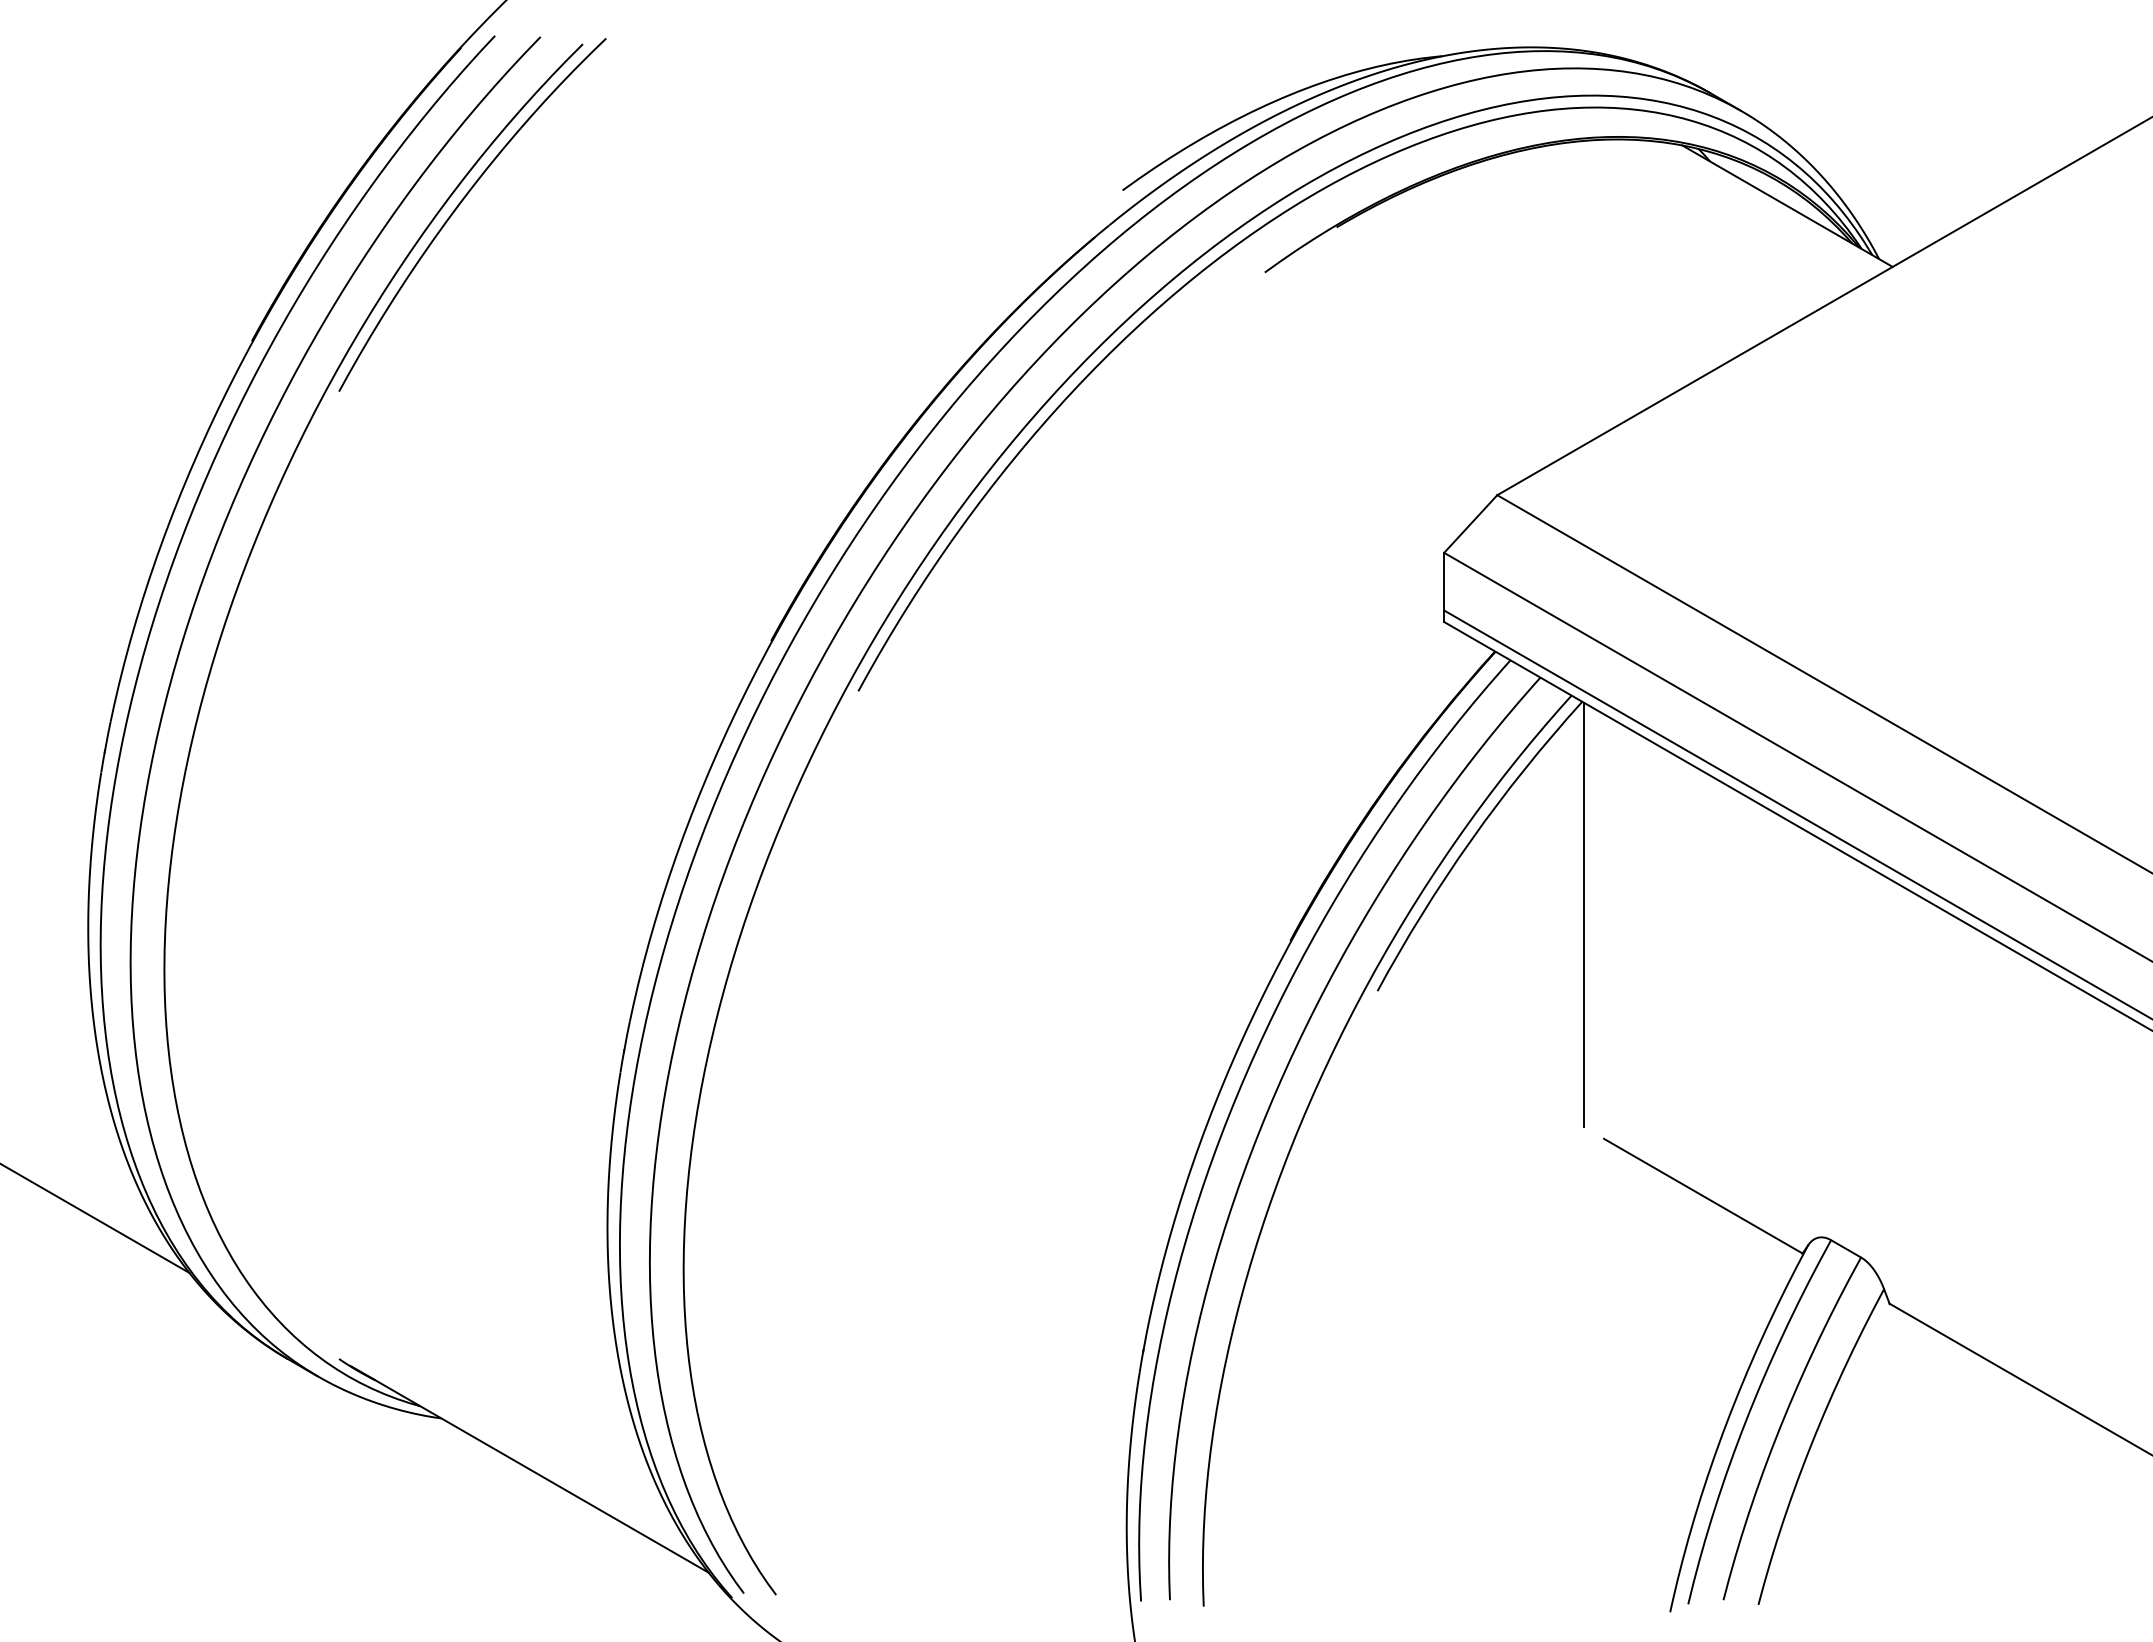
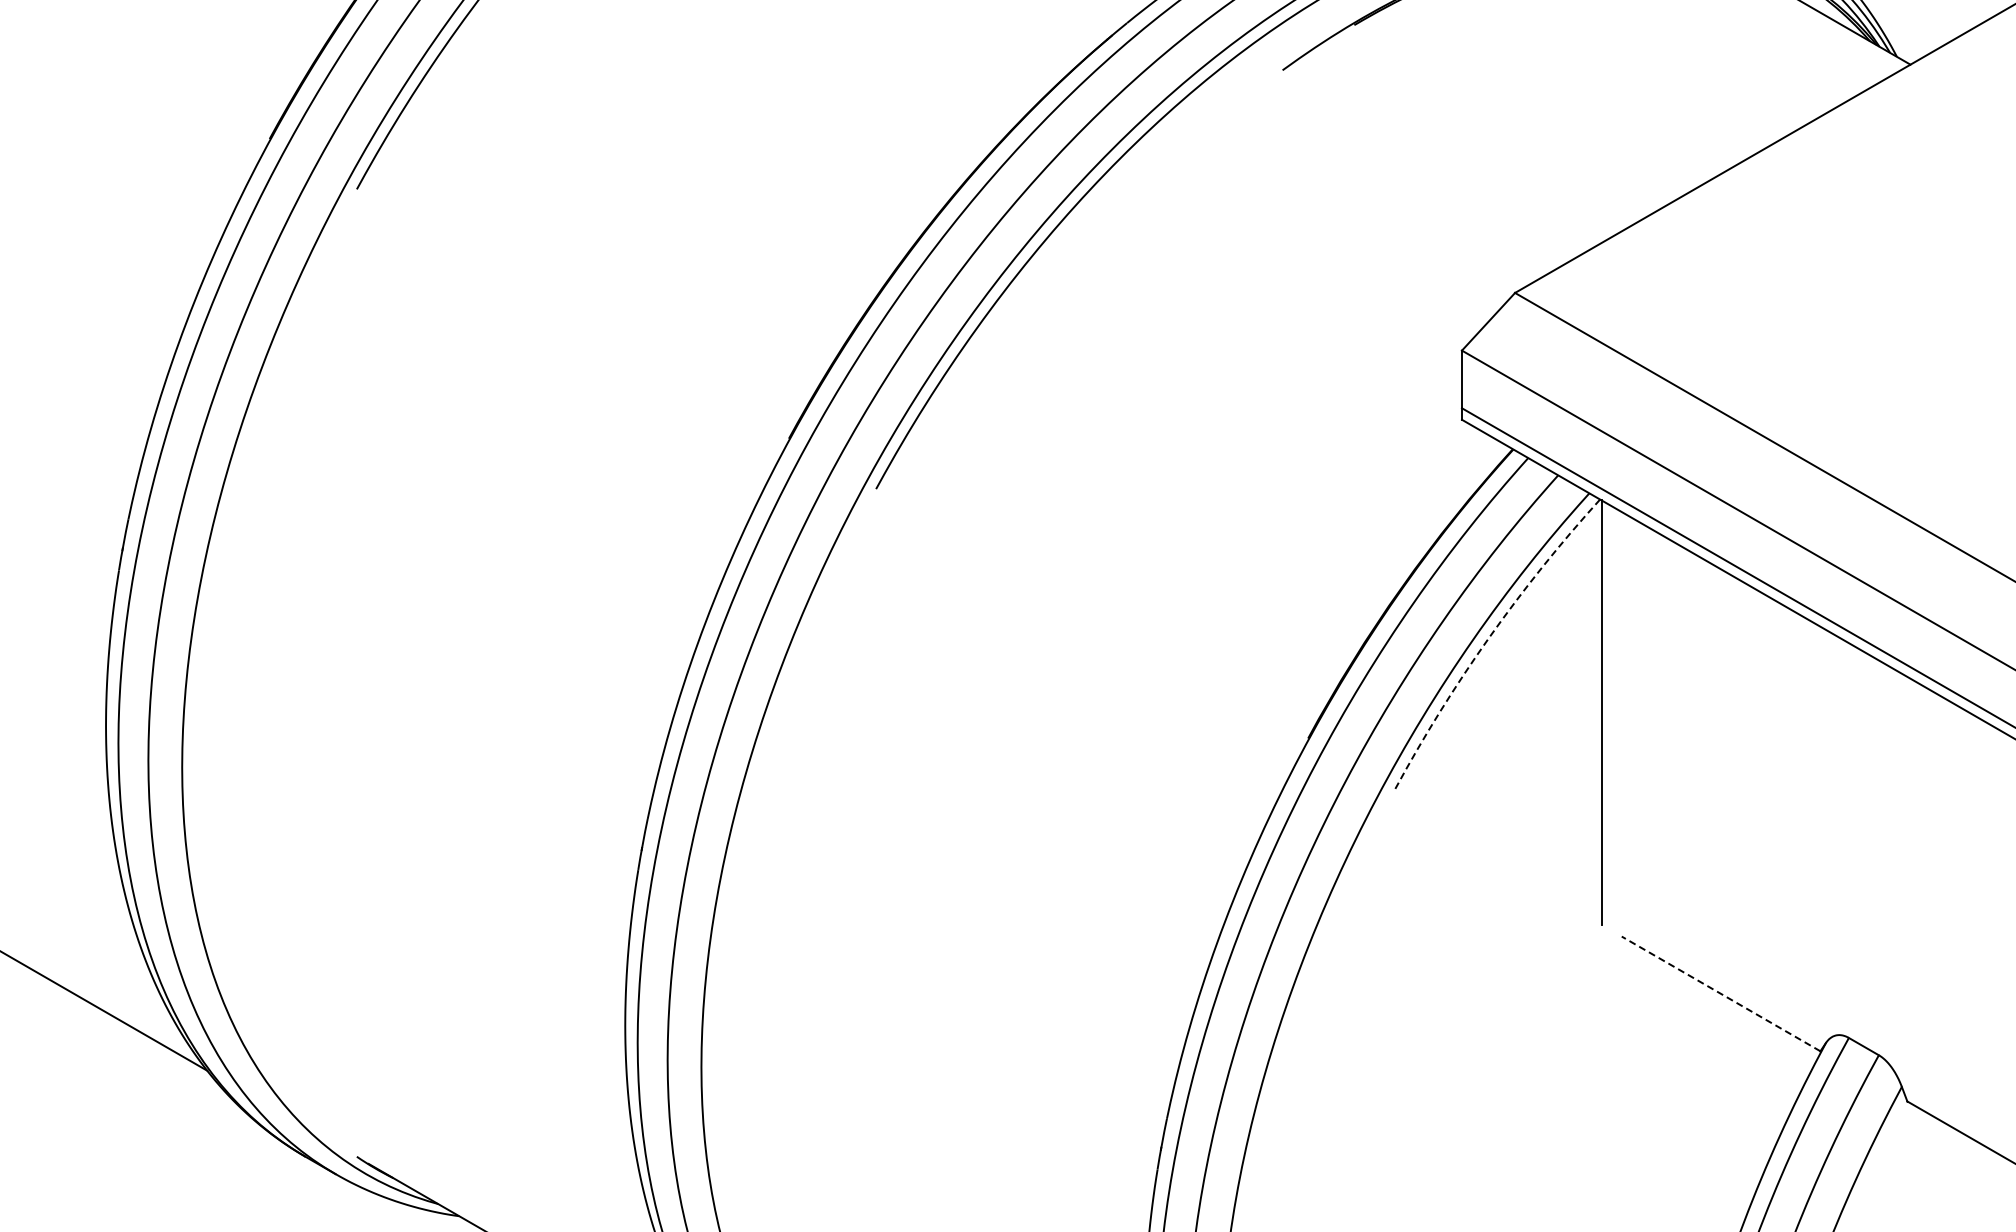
arc: (1471, 840) -> (1489, 638), solid -> dashed
line: (1703, 1196) -> (1721, 994), solid -> dashed

